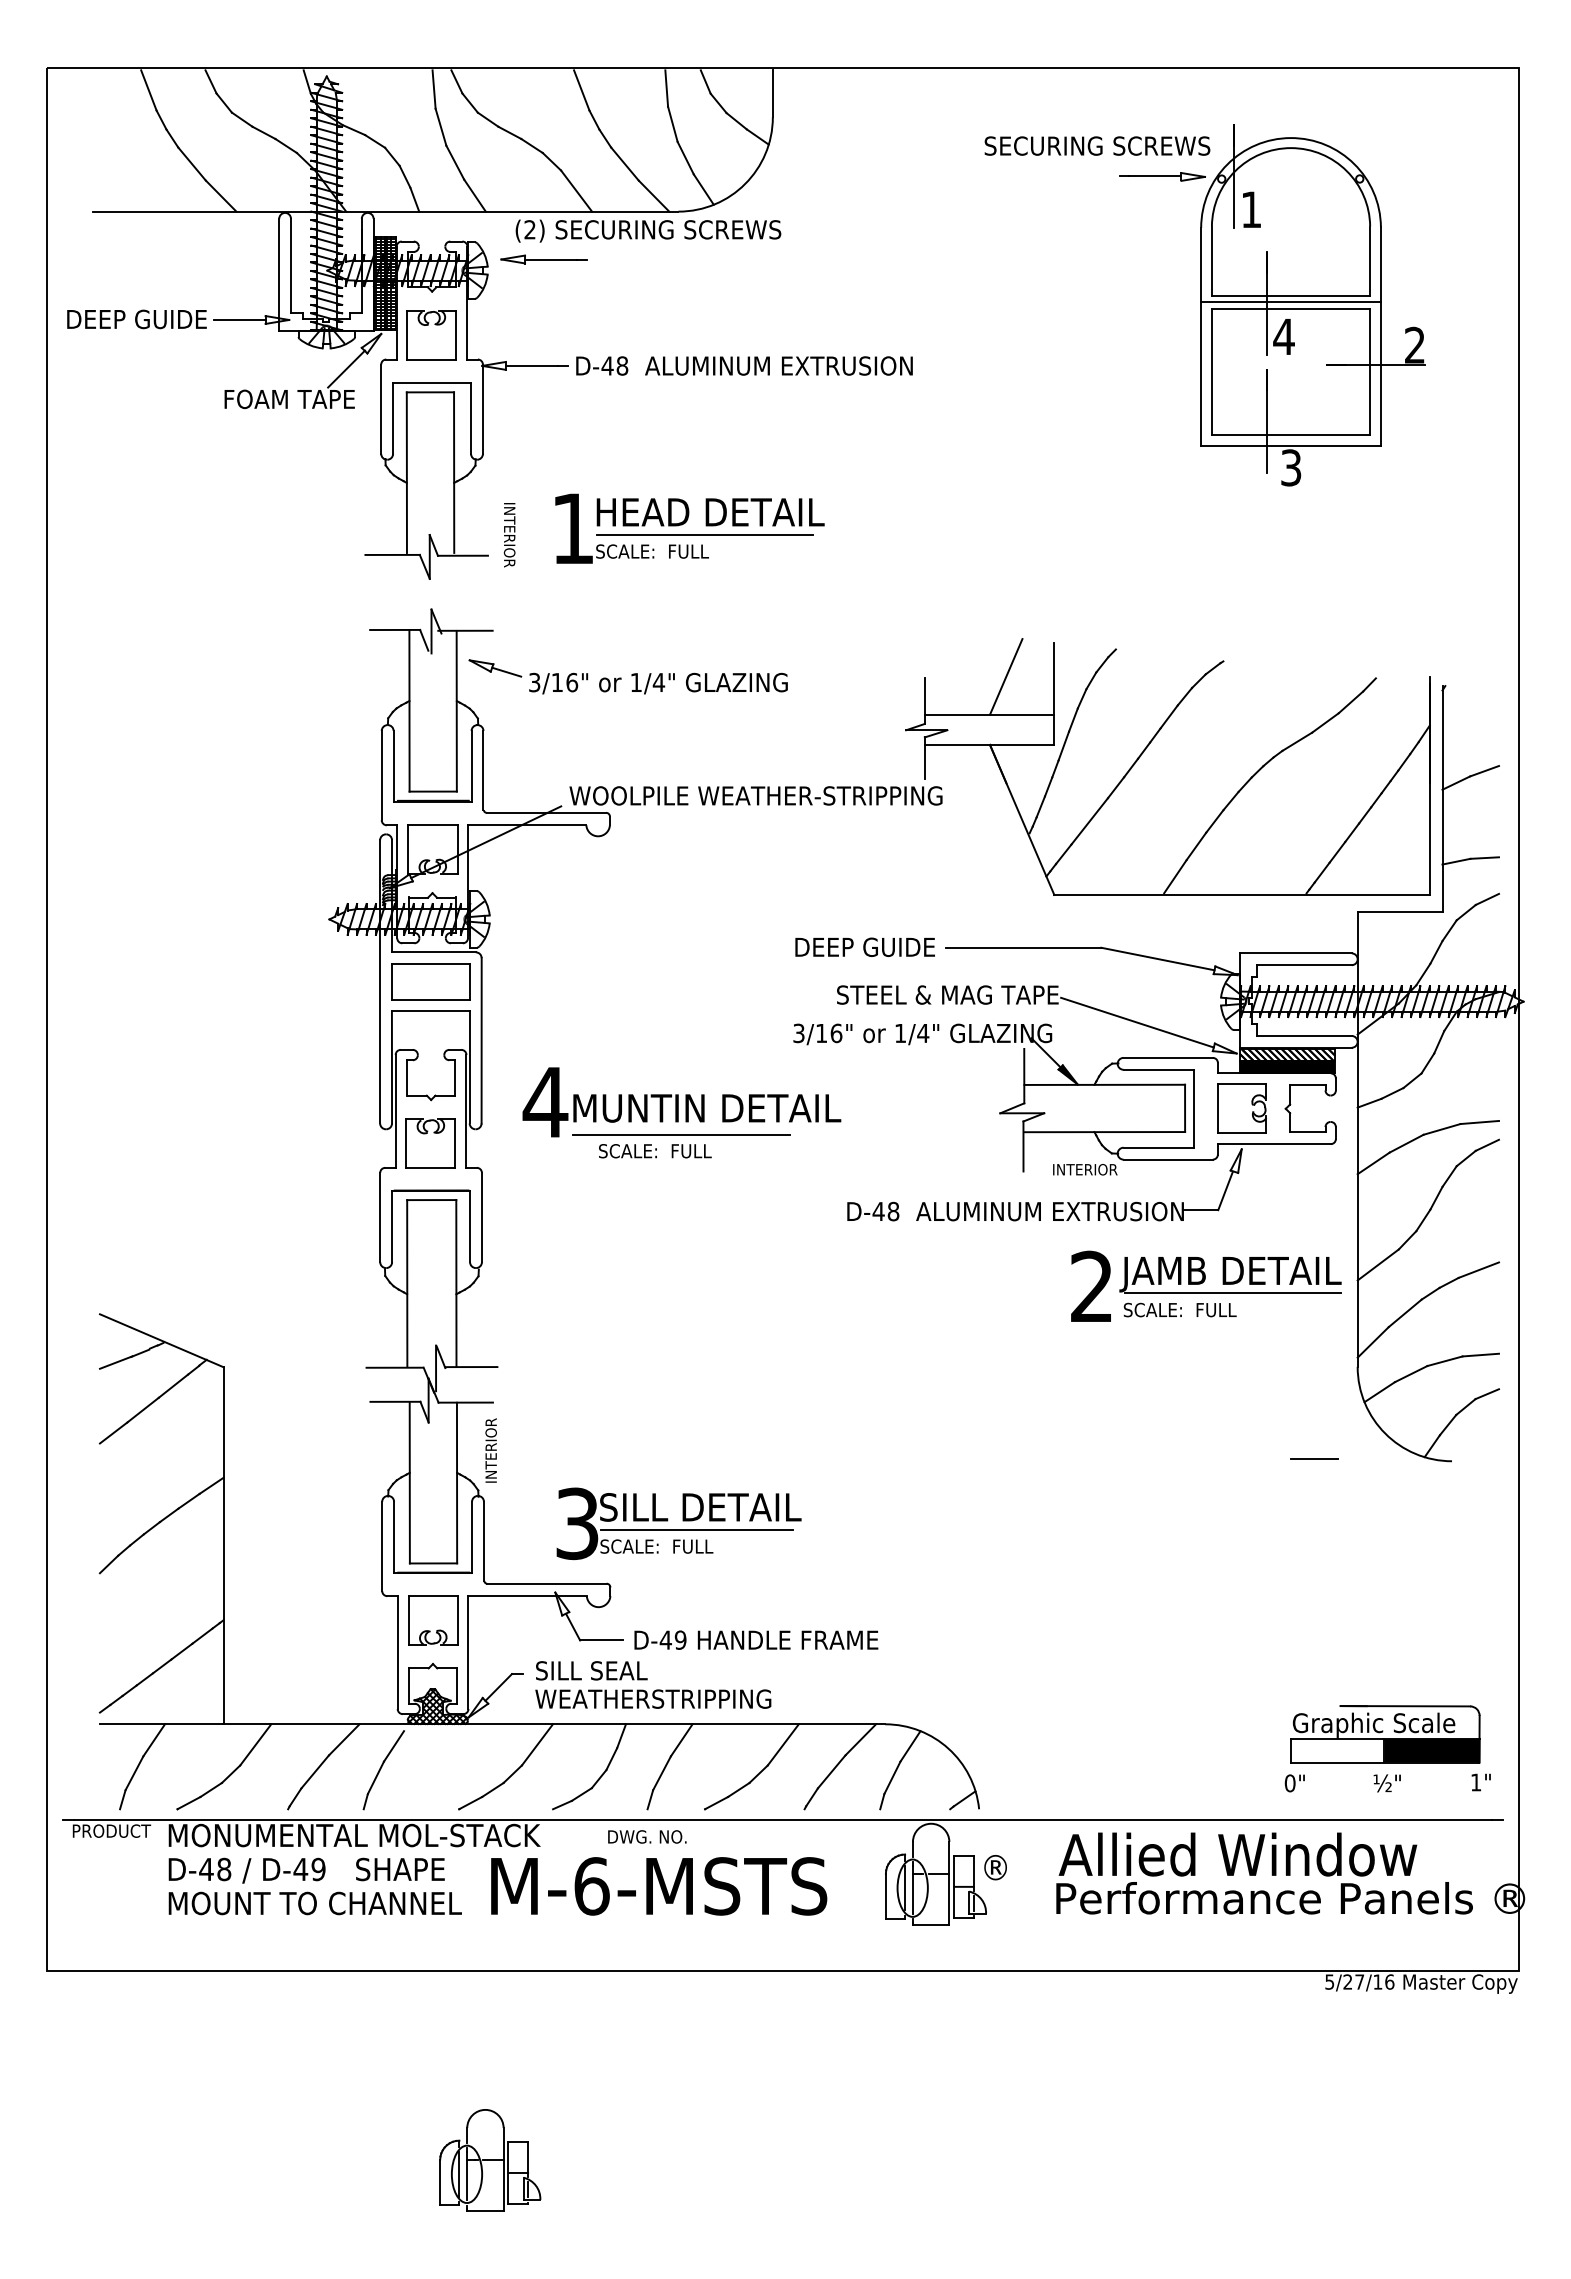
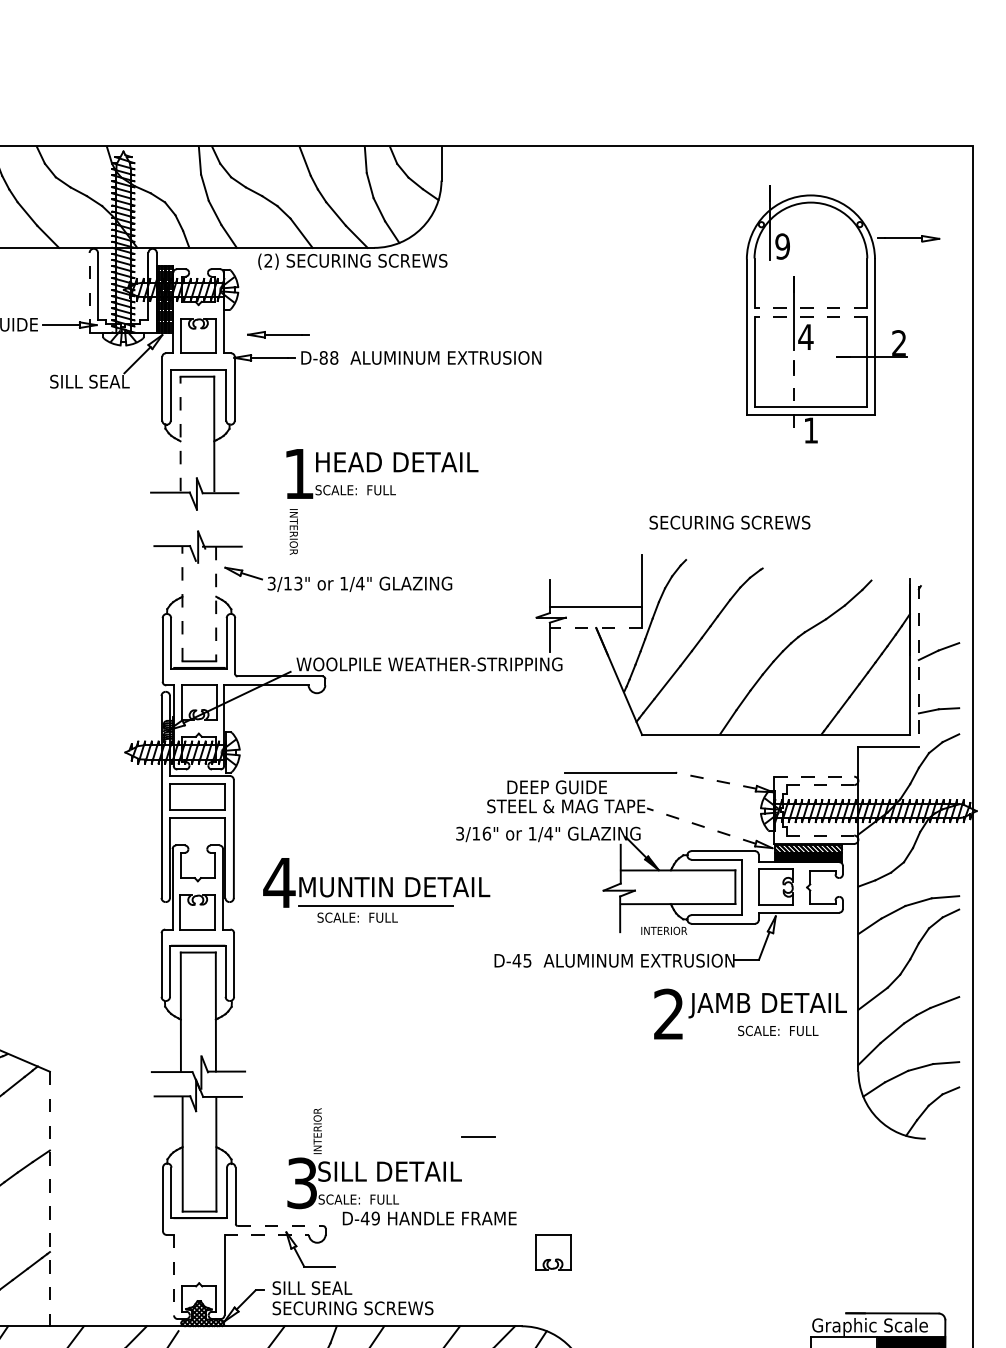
text: (1097, 145) -> (729, 522), moved
part: (1162, 176) -> (908, 238), moved
text: (1251, 209) -> (782, 246), 1 -> 9
part: (543, 259) -> (277, 334), moved
line: (279, 274) -> (89, 292), solid -> dashed
line: (1290, 296) -> (810, 308), solid -> dashed
line: (1290, 302) -> (810, 312), removed
line: (1290, 308) -> (810, 316), solid -> dashed
text: (607, 365) -> (323, 357), D-48 -> D-88
text: (289, 399) -> (96, 381), FOAM TAPE -> SILL SEAL
line: (1266, 421) -> (793, 397), solid -> dashed
text: (1291, 467) -> (811, 430), 3 -> 1
line: (406, 472) -> (180, 433), solid -> dashed
line: (704, 534) -> (392, 478), removed
text: (509, 535) -> (293, 532), moved
line: (1006, 676) -> (608, 579), removed
text: (572, 682) -> (298, 583), 3/16" -> 3/13"
line: (409, 710) -> (182, 603), solid -> dashed
line: (456, 711) -> (215, 604), solid -> dashed
line: (989, 744) -> (595, 627), solid -> dashed
line: (1442, 798) -> (918, 666), solid -> dashed
text: (864, 946) -> (556, 786), moved
line: (1296, 953) -> (814, 776), solid -> dashed
line: (1157, 959) -> (715, 781), solid -> dashed
line: (1304, 965) -> (820, 785), solid -> dashed
line: (1136, 1022) -> (700, 825), solid -> dashed
line: (1305, 1035) -> (821, 835), solid -> dashed
text: (893, 1211) -> (527, 960), D-48 -> D-45
line: (1232, 1293) -> (769, 1019), removed
text: (1179, 1309) -> (777, 1030), moved
text: (490, 1450) -> (317, 1131), moved
line: (1314, 1458) -> (478, 1136), moved
line: (696, 1529) -> (387, 1187), removed
line: (223, 1546) -> (49, 1199), solid -> dashed
line: (546, 1583) -> (280, 1225), solid -> dashed
line: (528, 1596) -> (267, 1235), solid -> dashed
part: (433, 1620) -> (553, 1252), moved
text: (756, 1639) -> (429, 1218), moved
line: (397, 1653) -> (173, 1275), solid -> dashed
text: (653, 1698) -> (356, 1307), WEATHERSTRIPPING -> SECURING SCREWS

